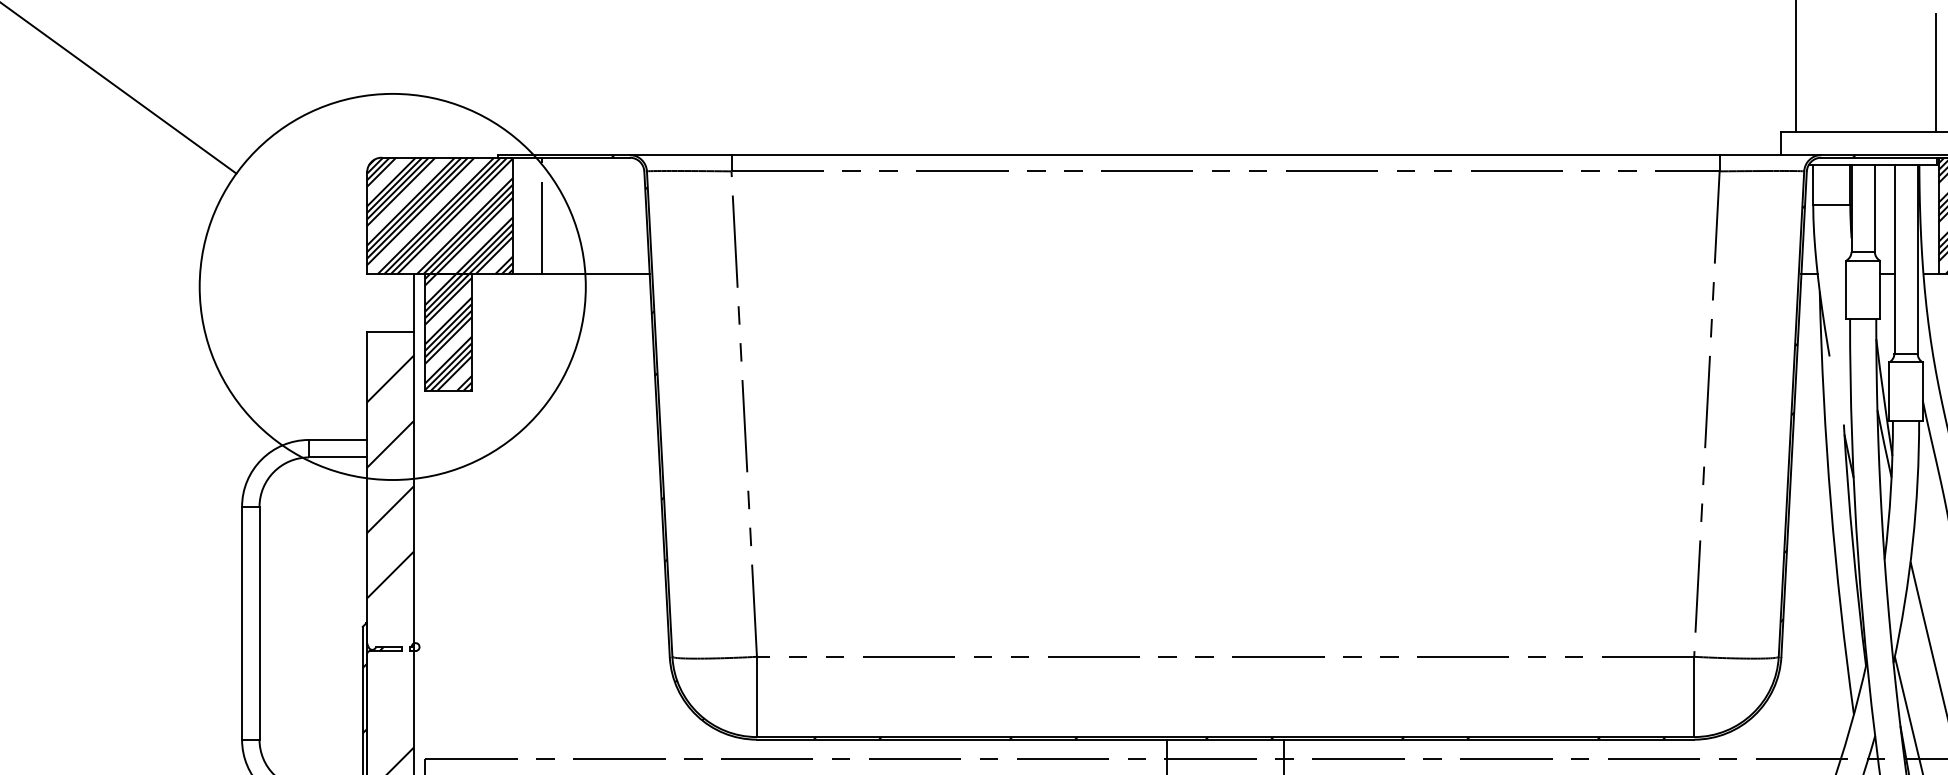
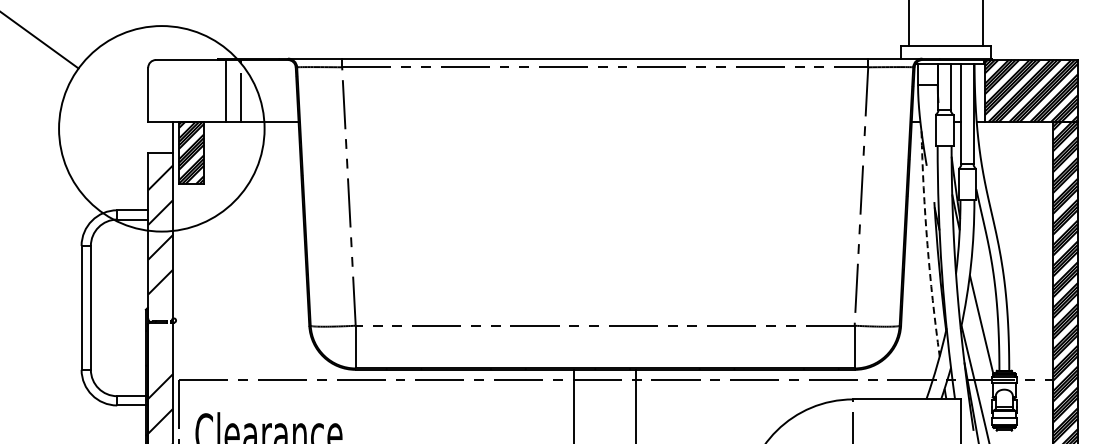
hatch: (439, 216) -> (186, 91), removed
arc: (1831, 504) -> (927, 244), solid -> dashed

